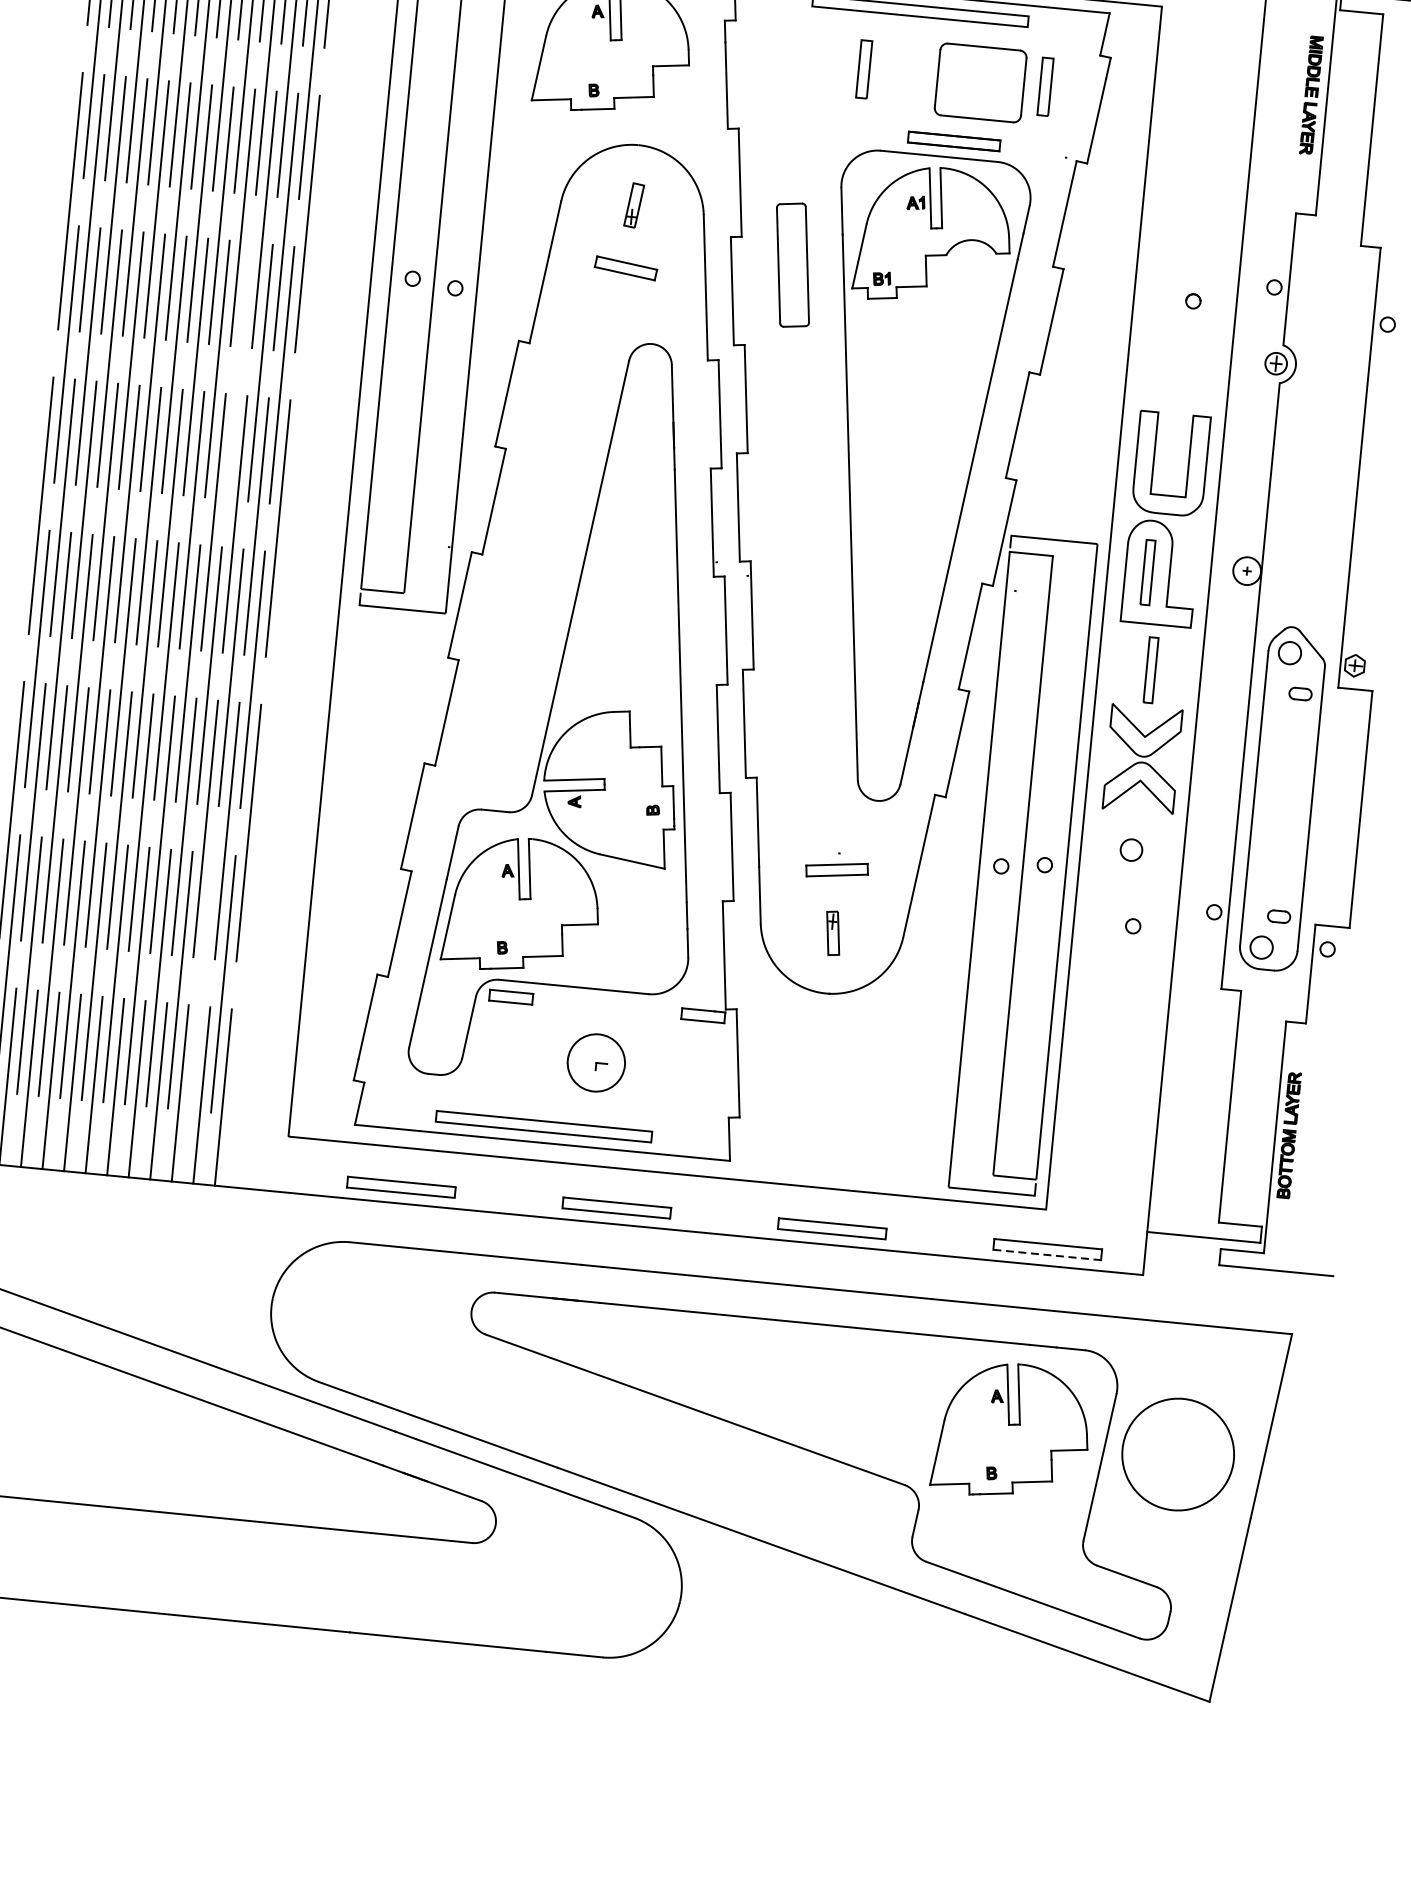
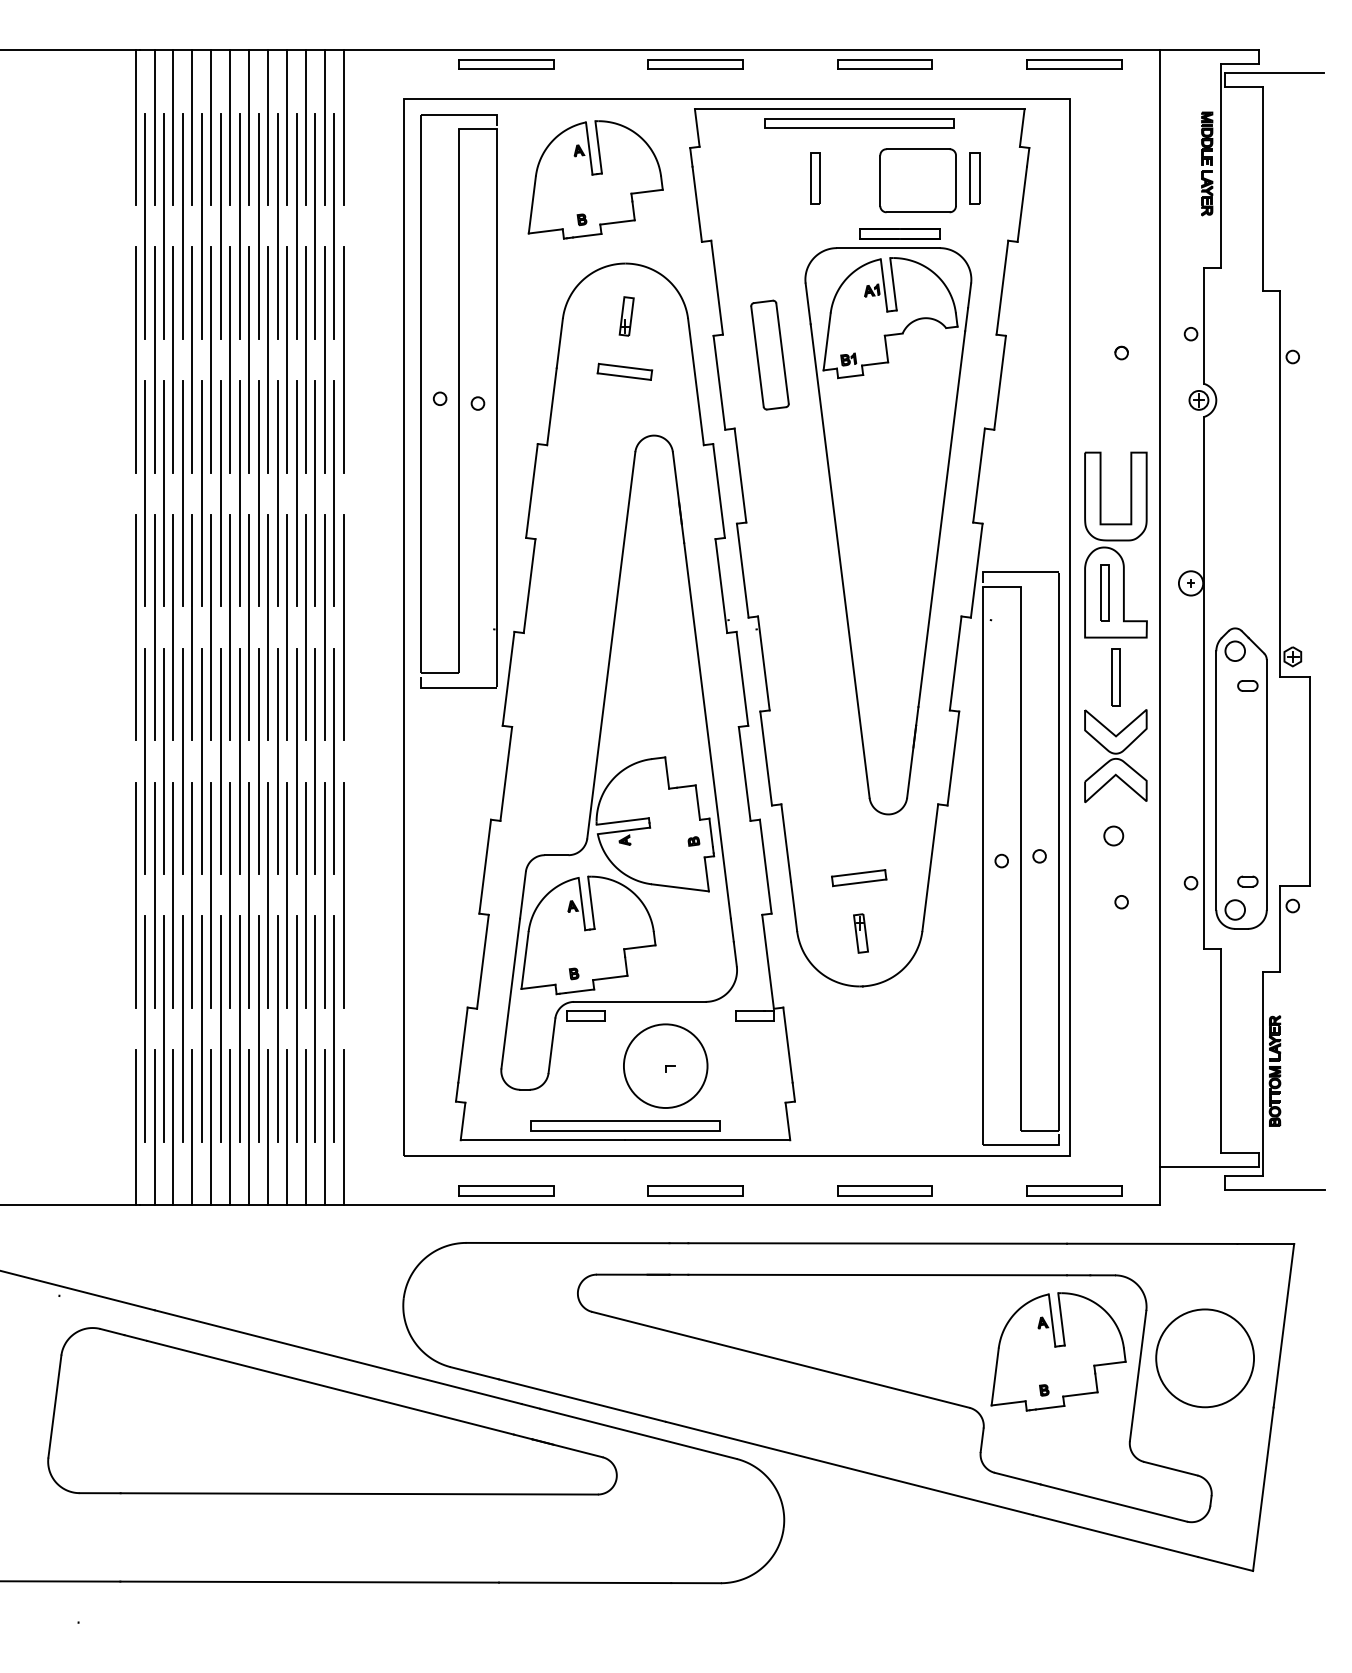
line: (238, 370) -> (296, 493), added
line: (201, 981) -> (315, 1028), added
circle: (596, 1062) -> (665, 1065), size x1.67
line: (1047, 1254) -> (1074, 1195), dashed -> solid

